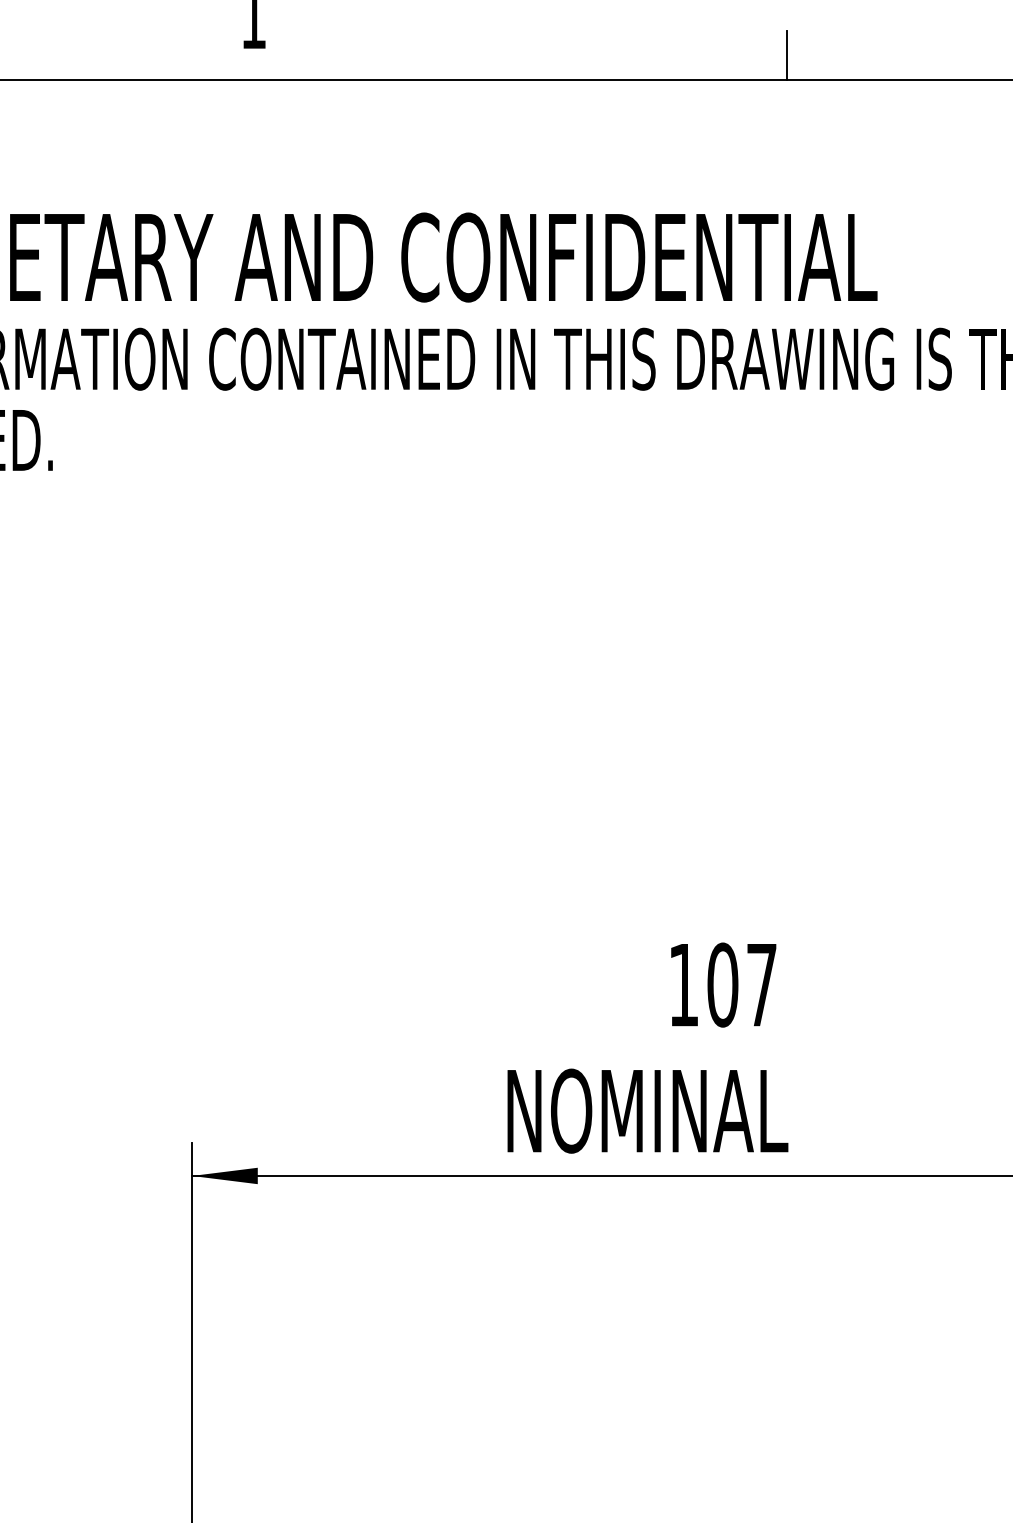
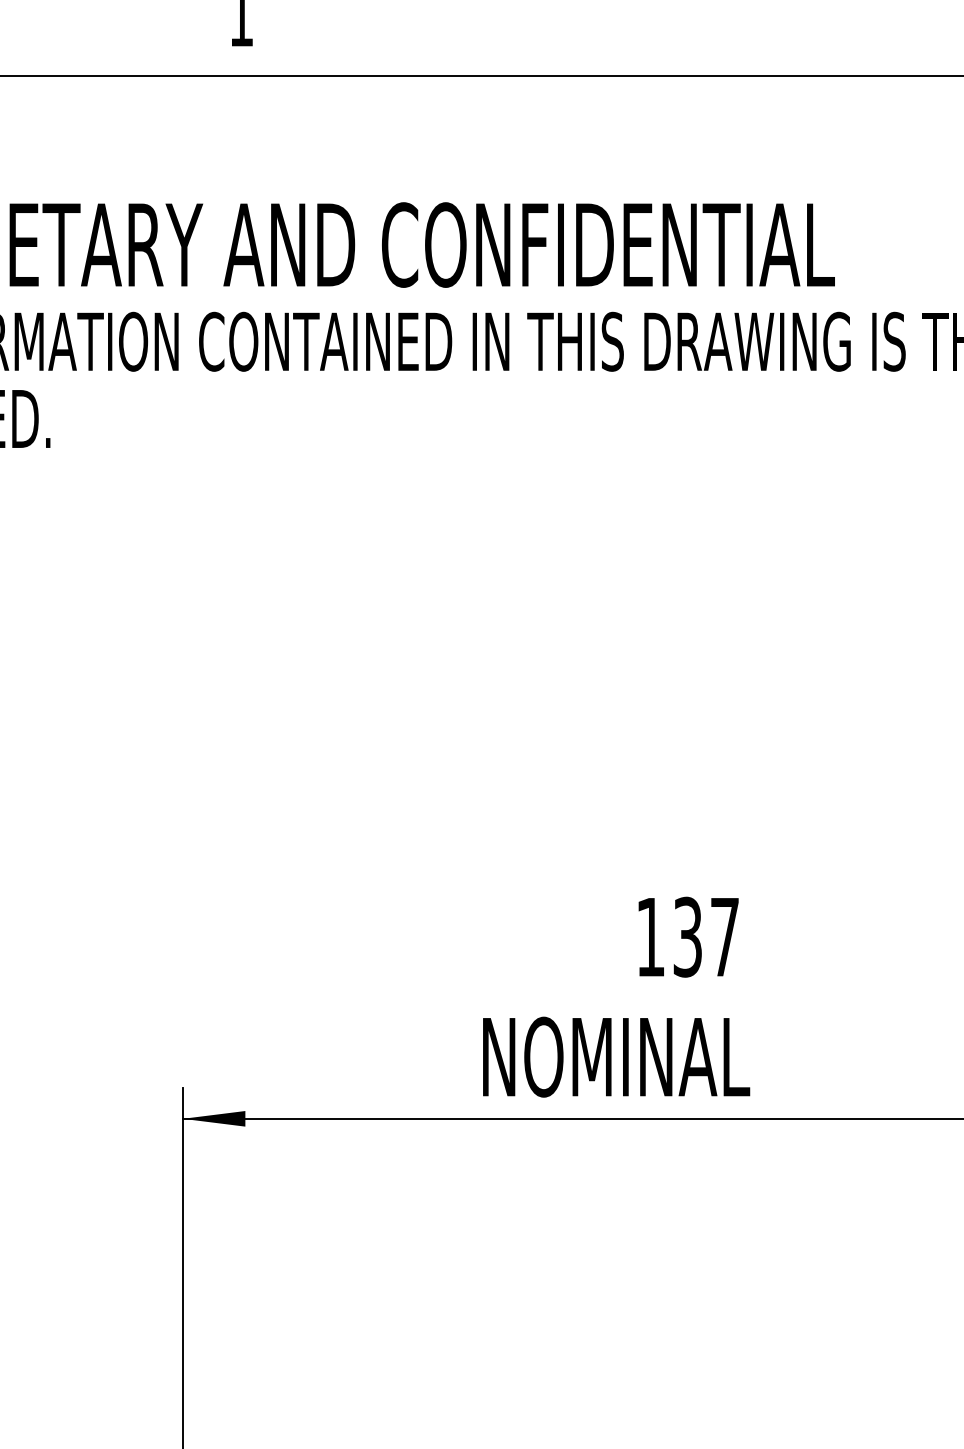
line: (786, 55) -> (748, 52), removed
text: (722, 984) -> (687, 936), 107 -> 137

